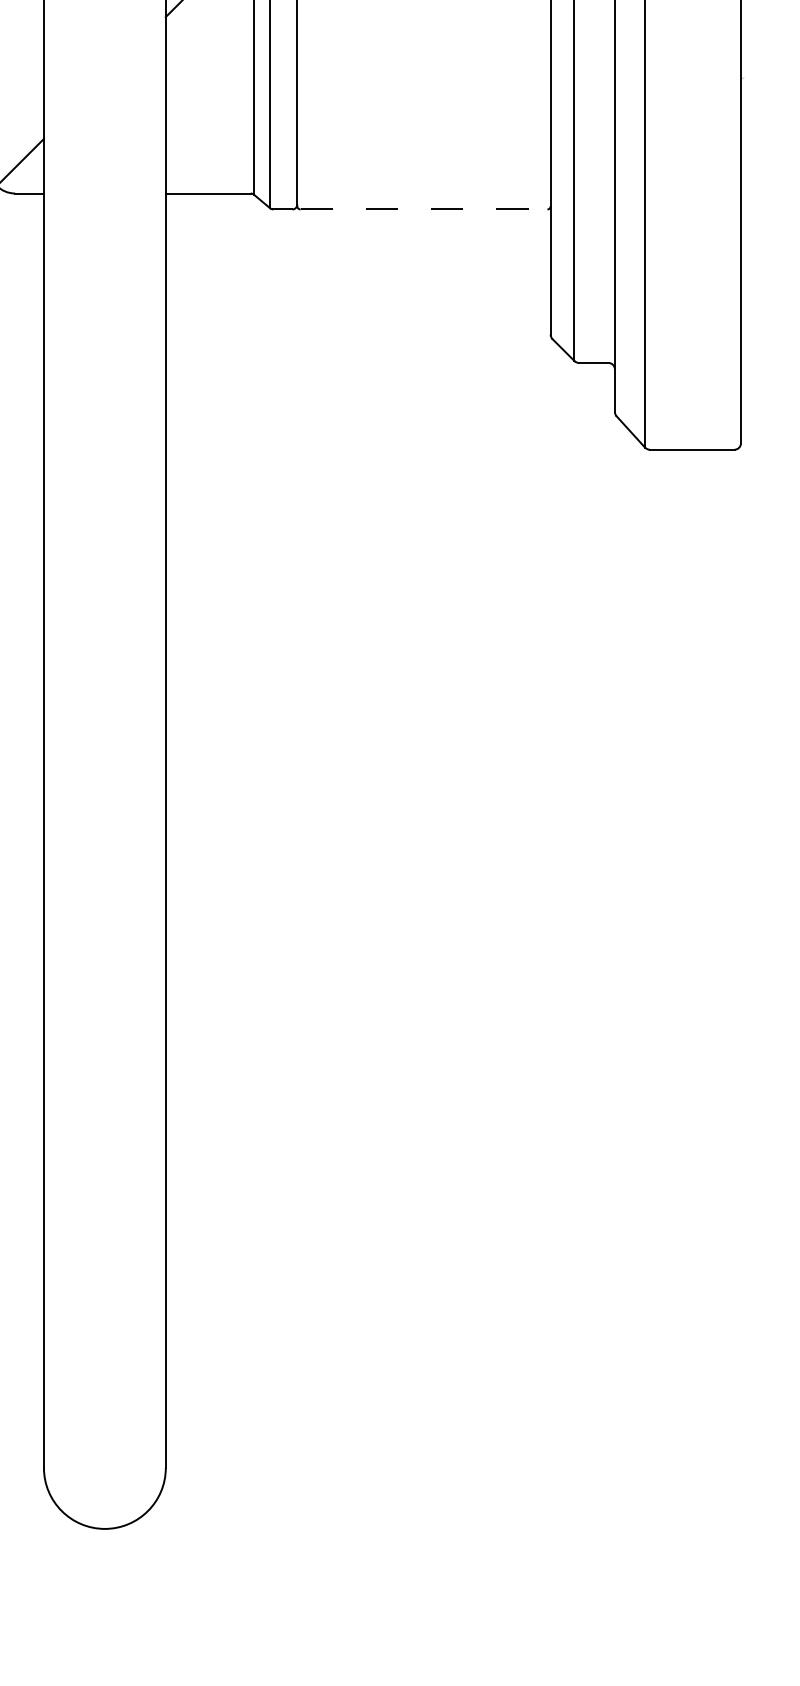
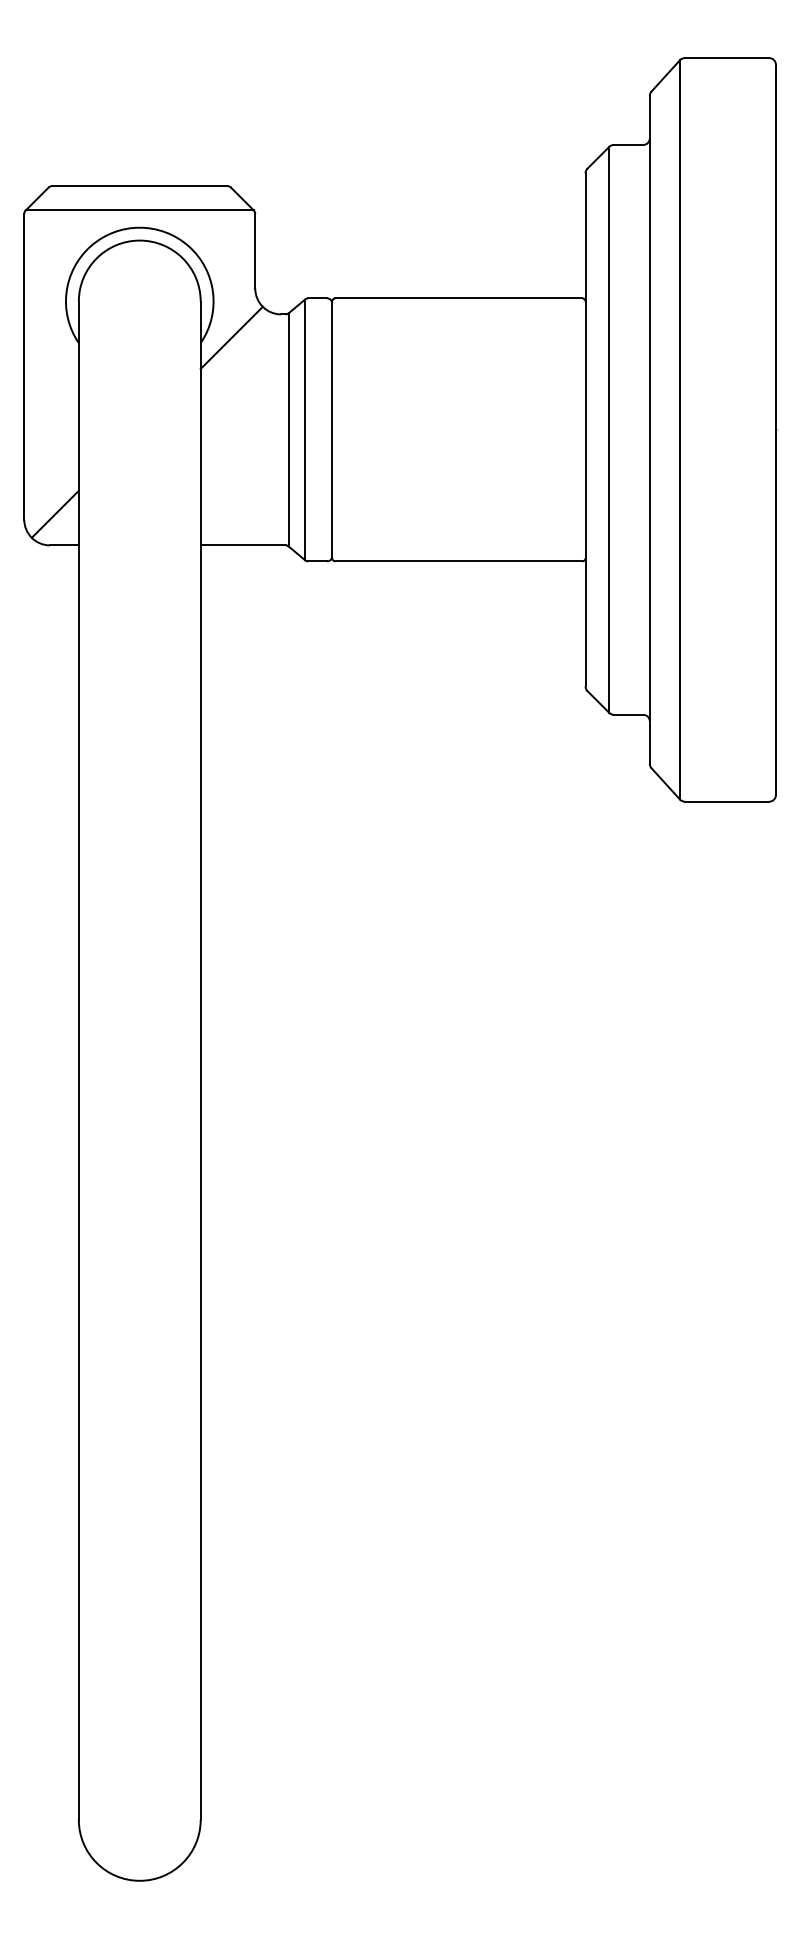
line: (424, 209) -> (459, 561), dashed -> solid

